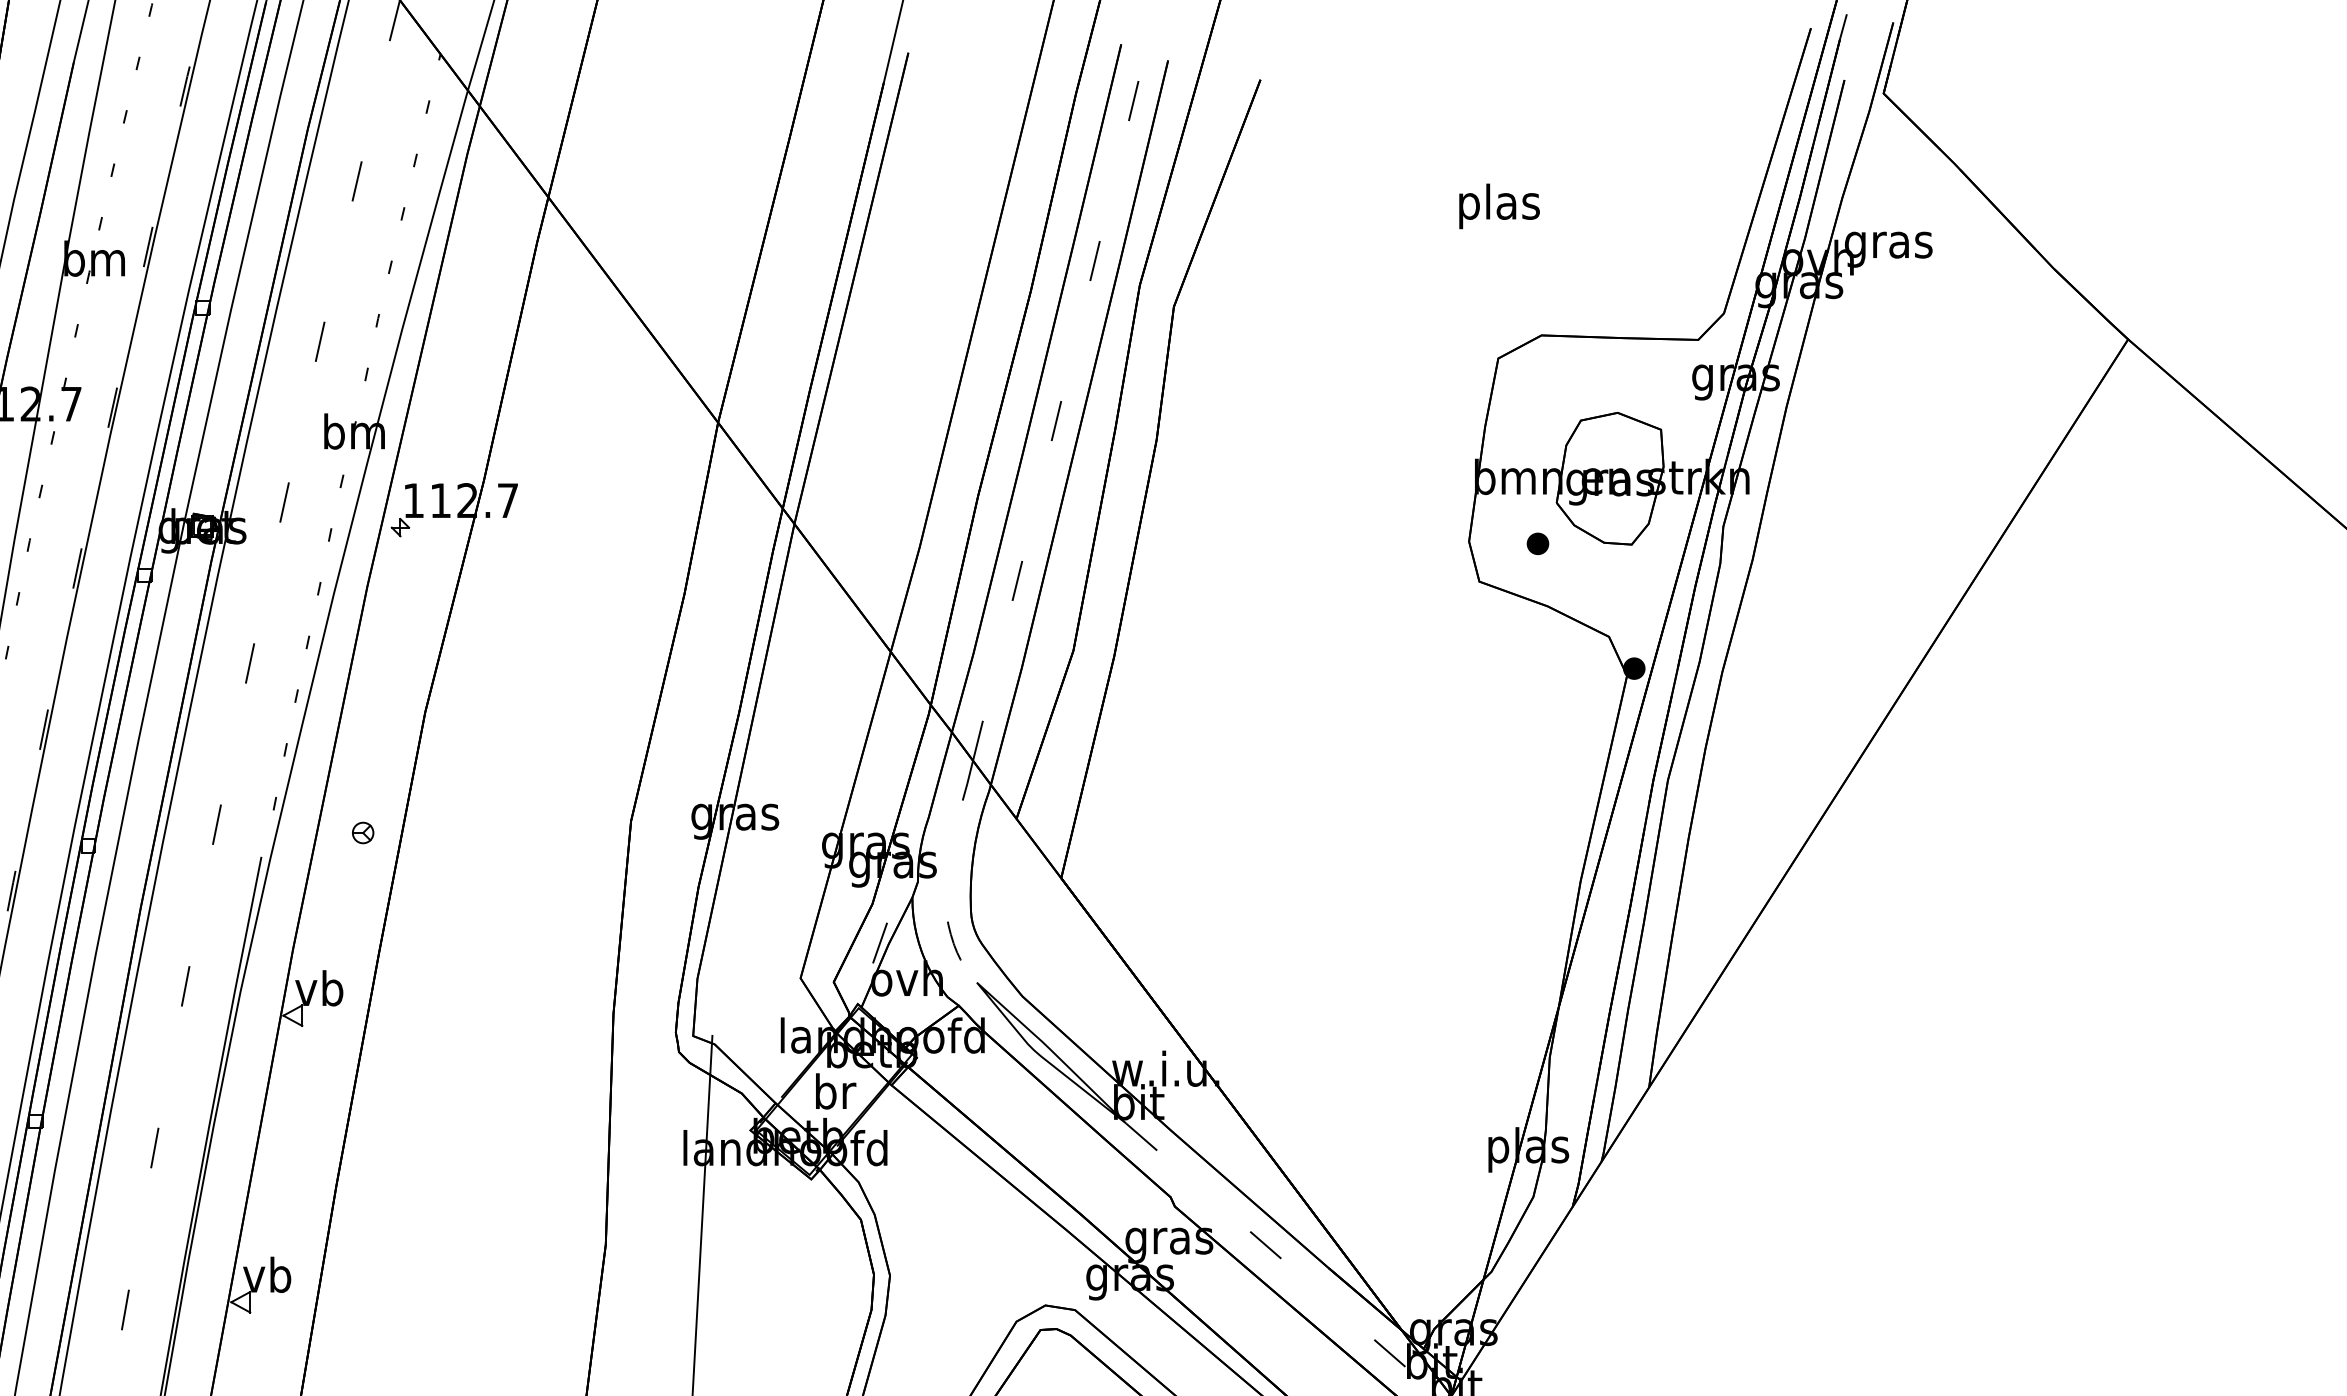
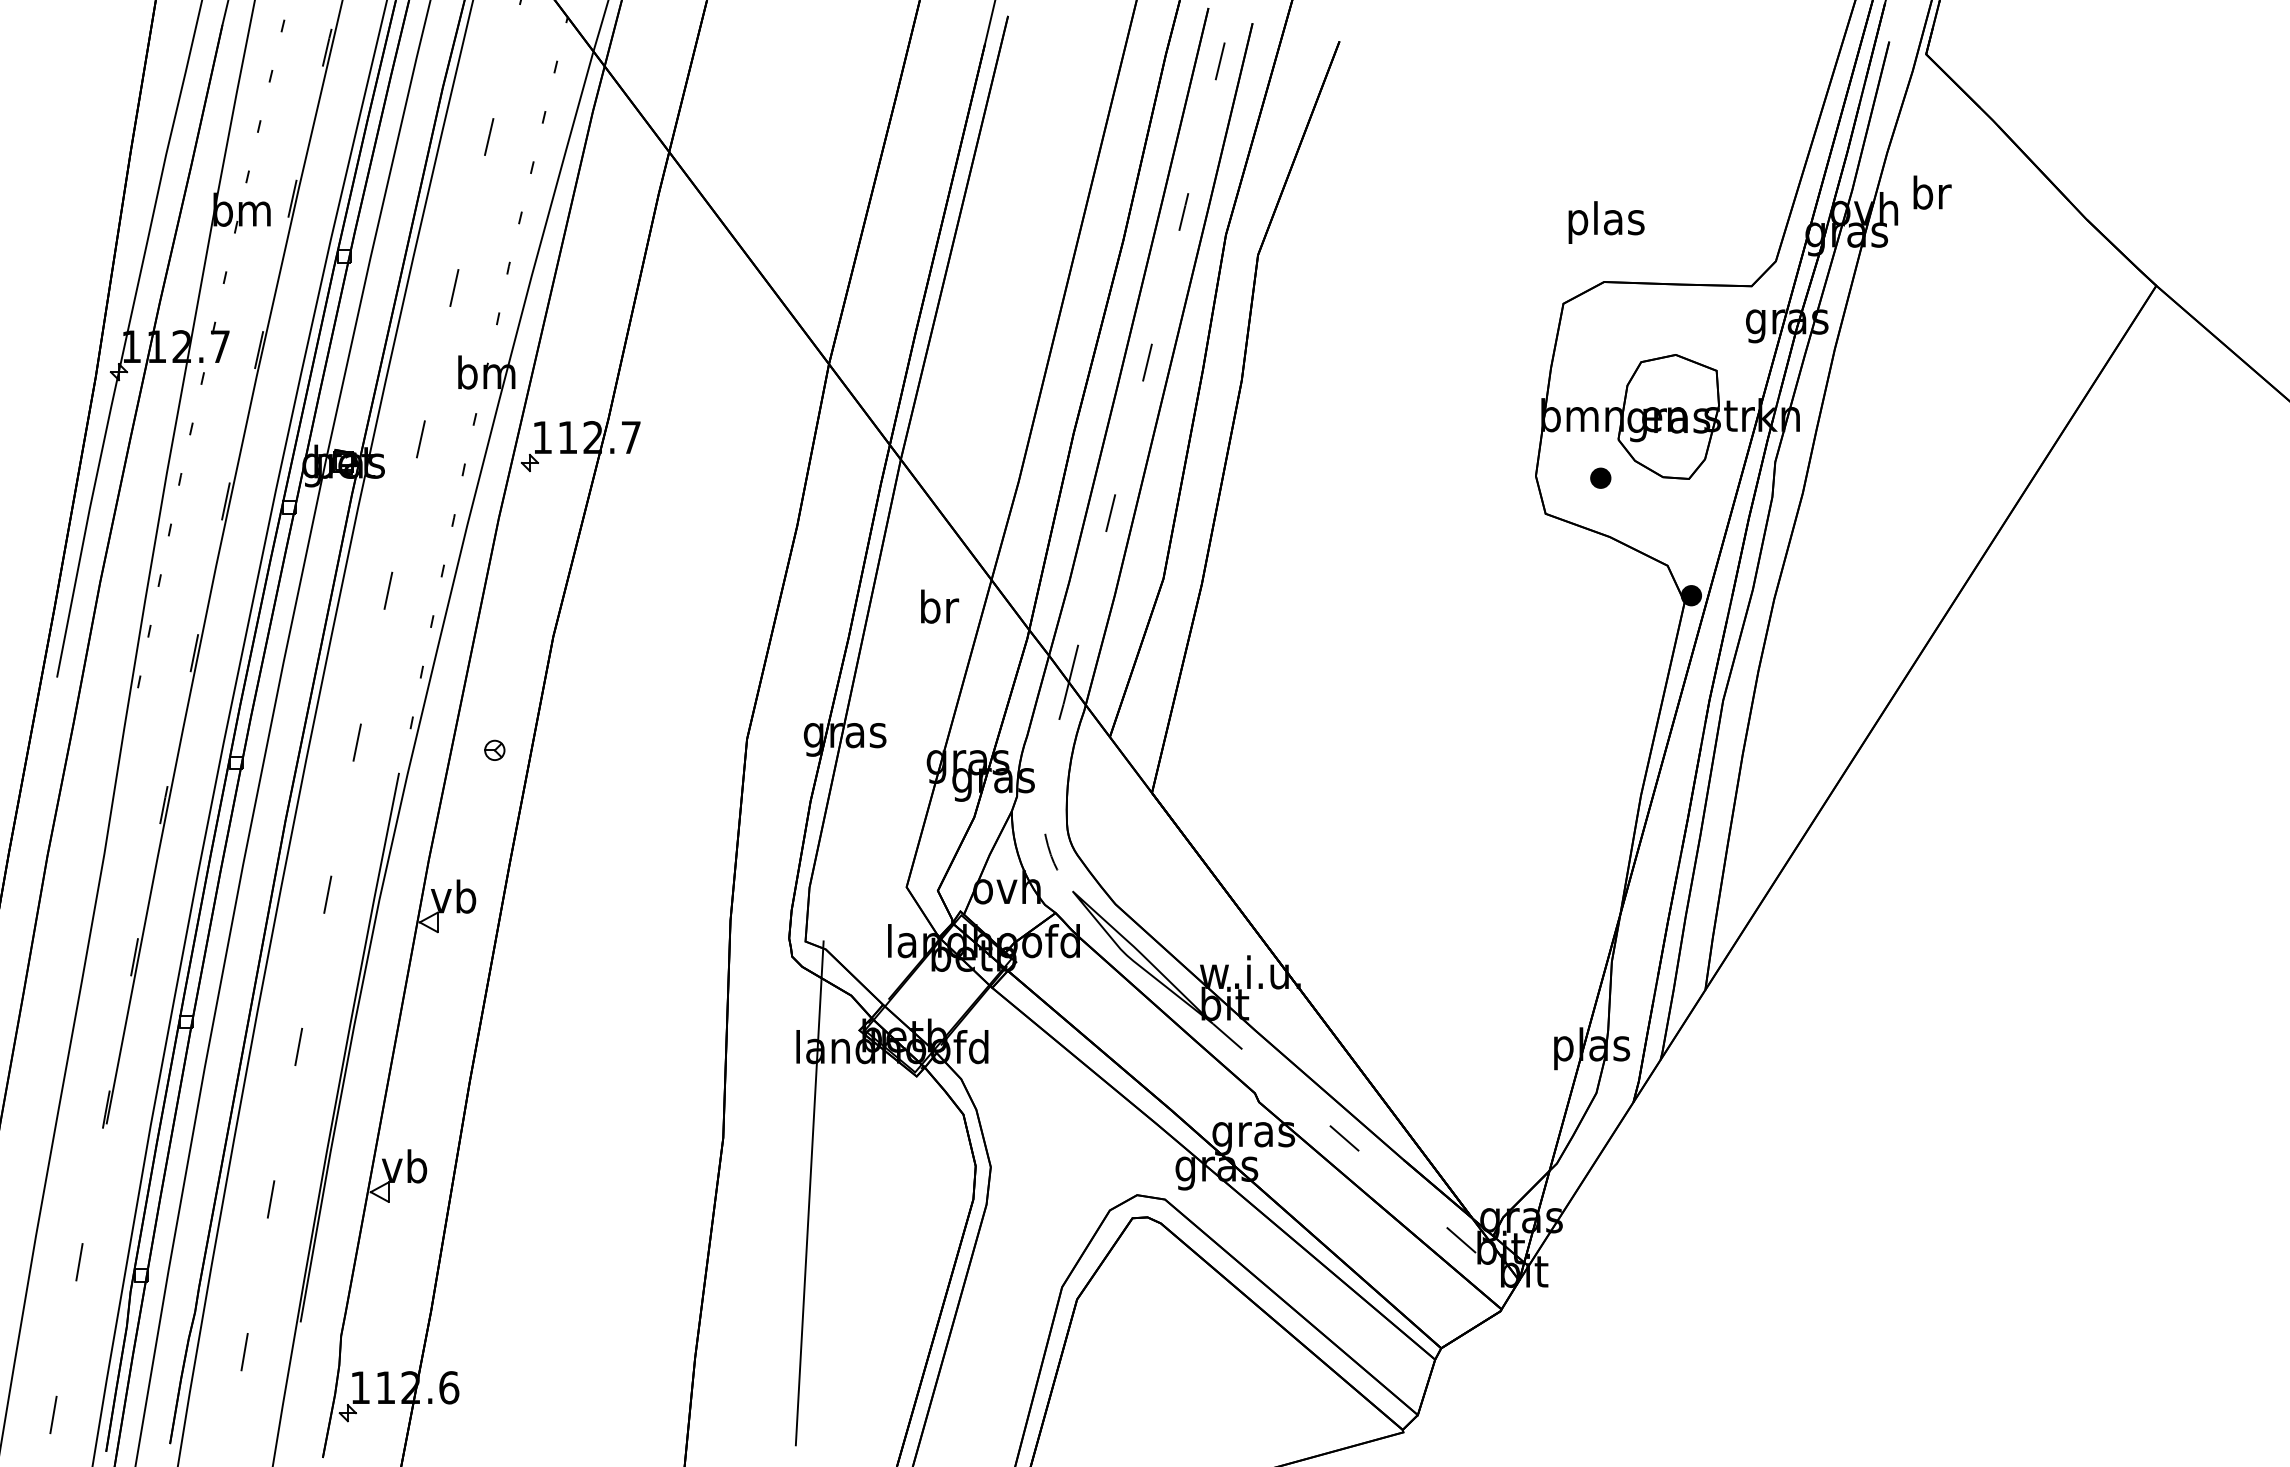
text: (1499, 206) -> (1606, 222), moved
text: (1888, 244) -> (1930, 196), gras -> br
line: (880, 942) -> (981, 853), removed
text: (836, 1091) -> (940, 606), moved

